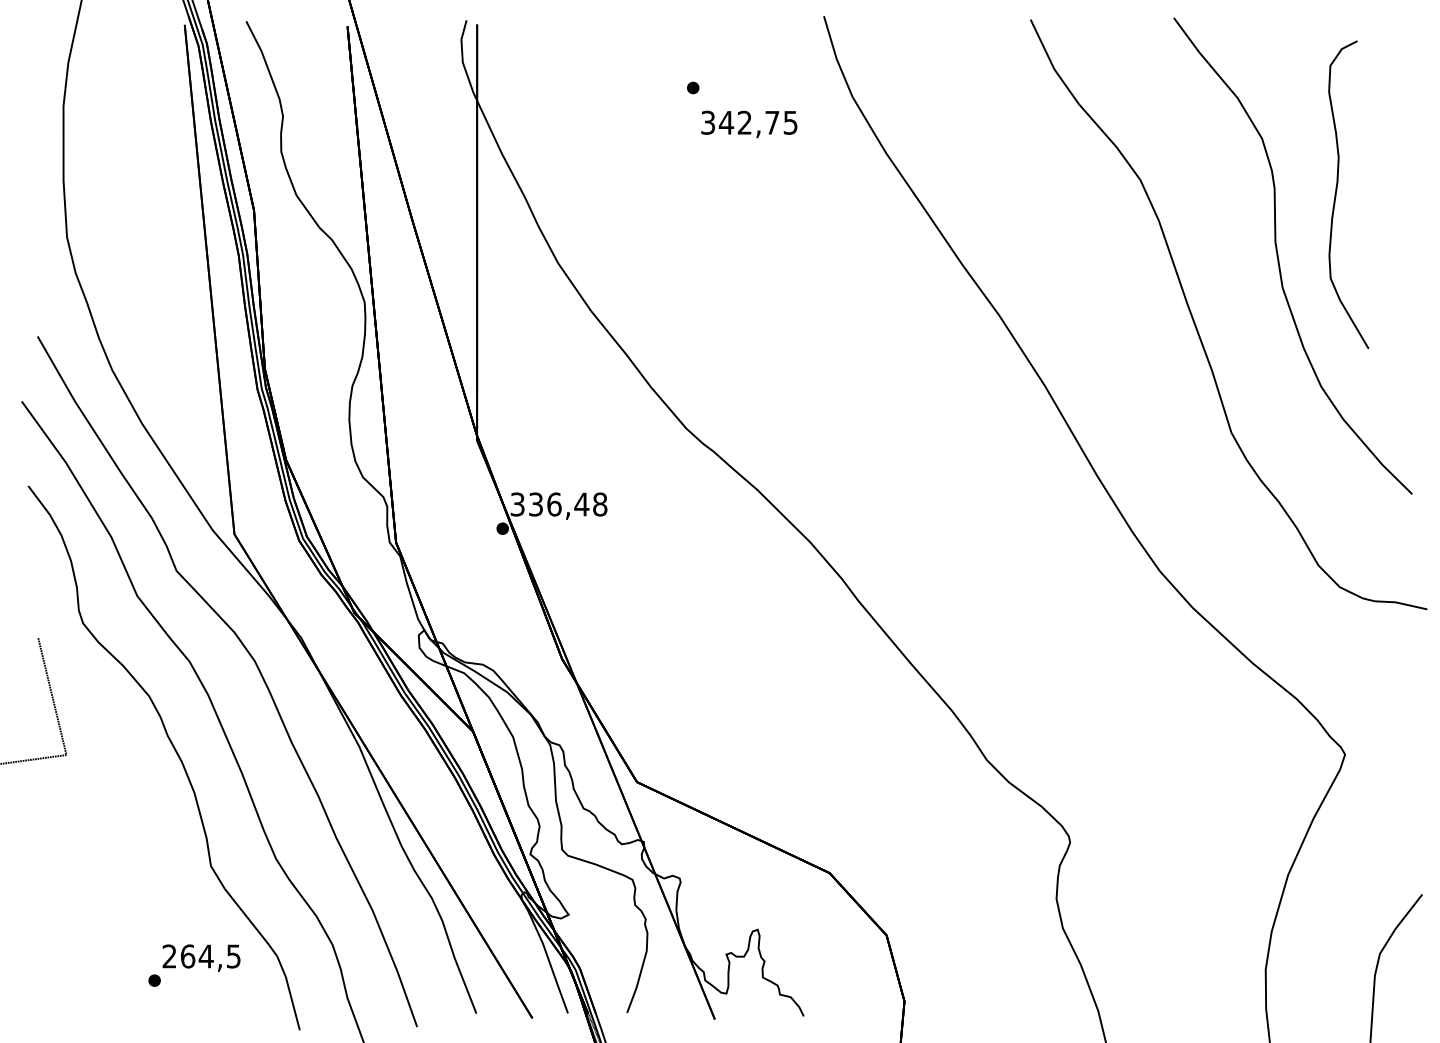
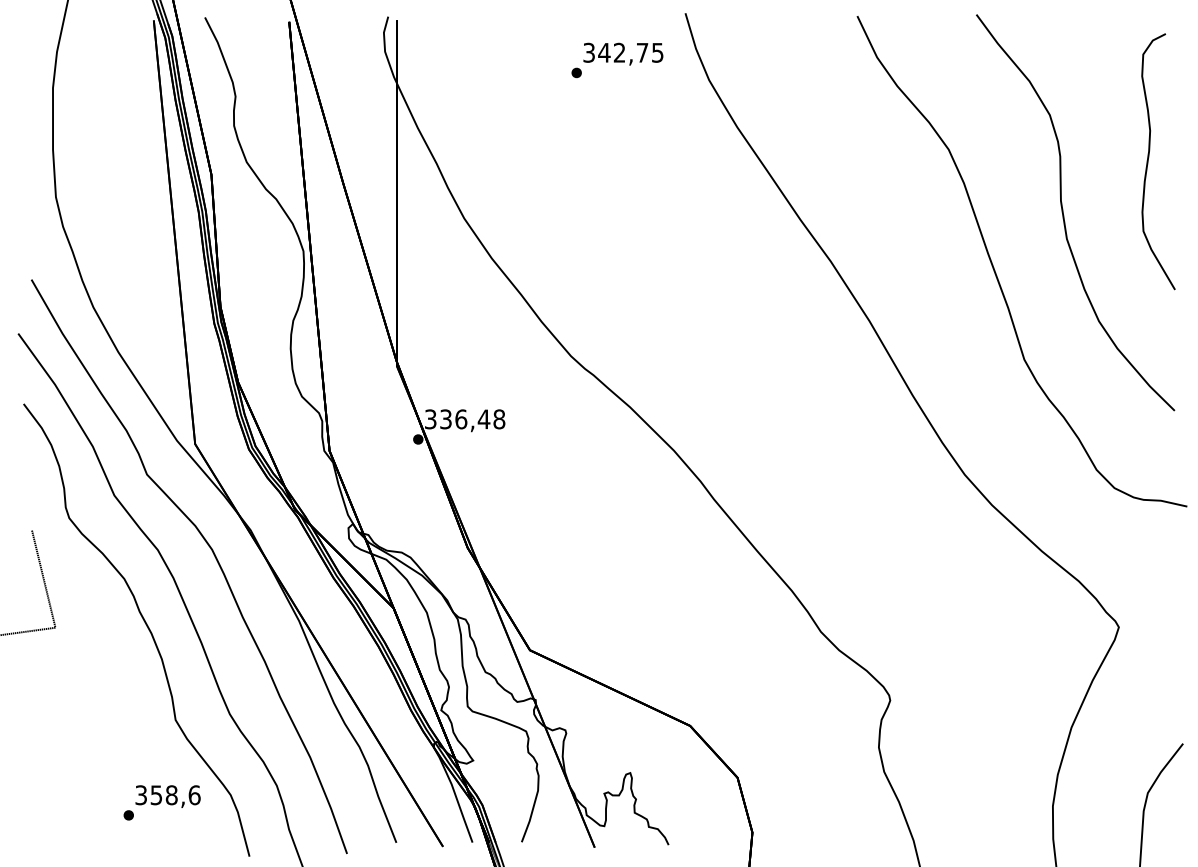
text: (749, 124) -> (623, 54), moved
curve: (1337, 190) -> (1149, 158), moved
text: (201, 956) -> (167, 795), 264,5 -> 358,6

